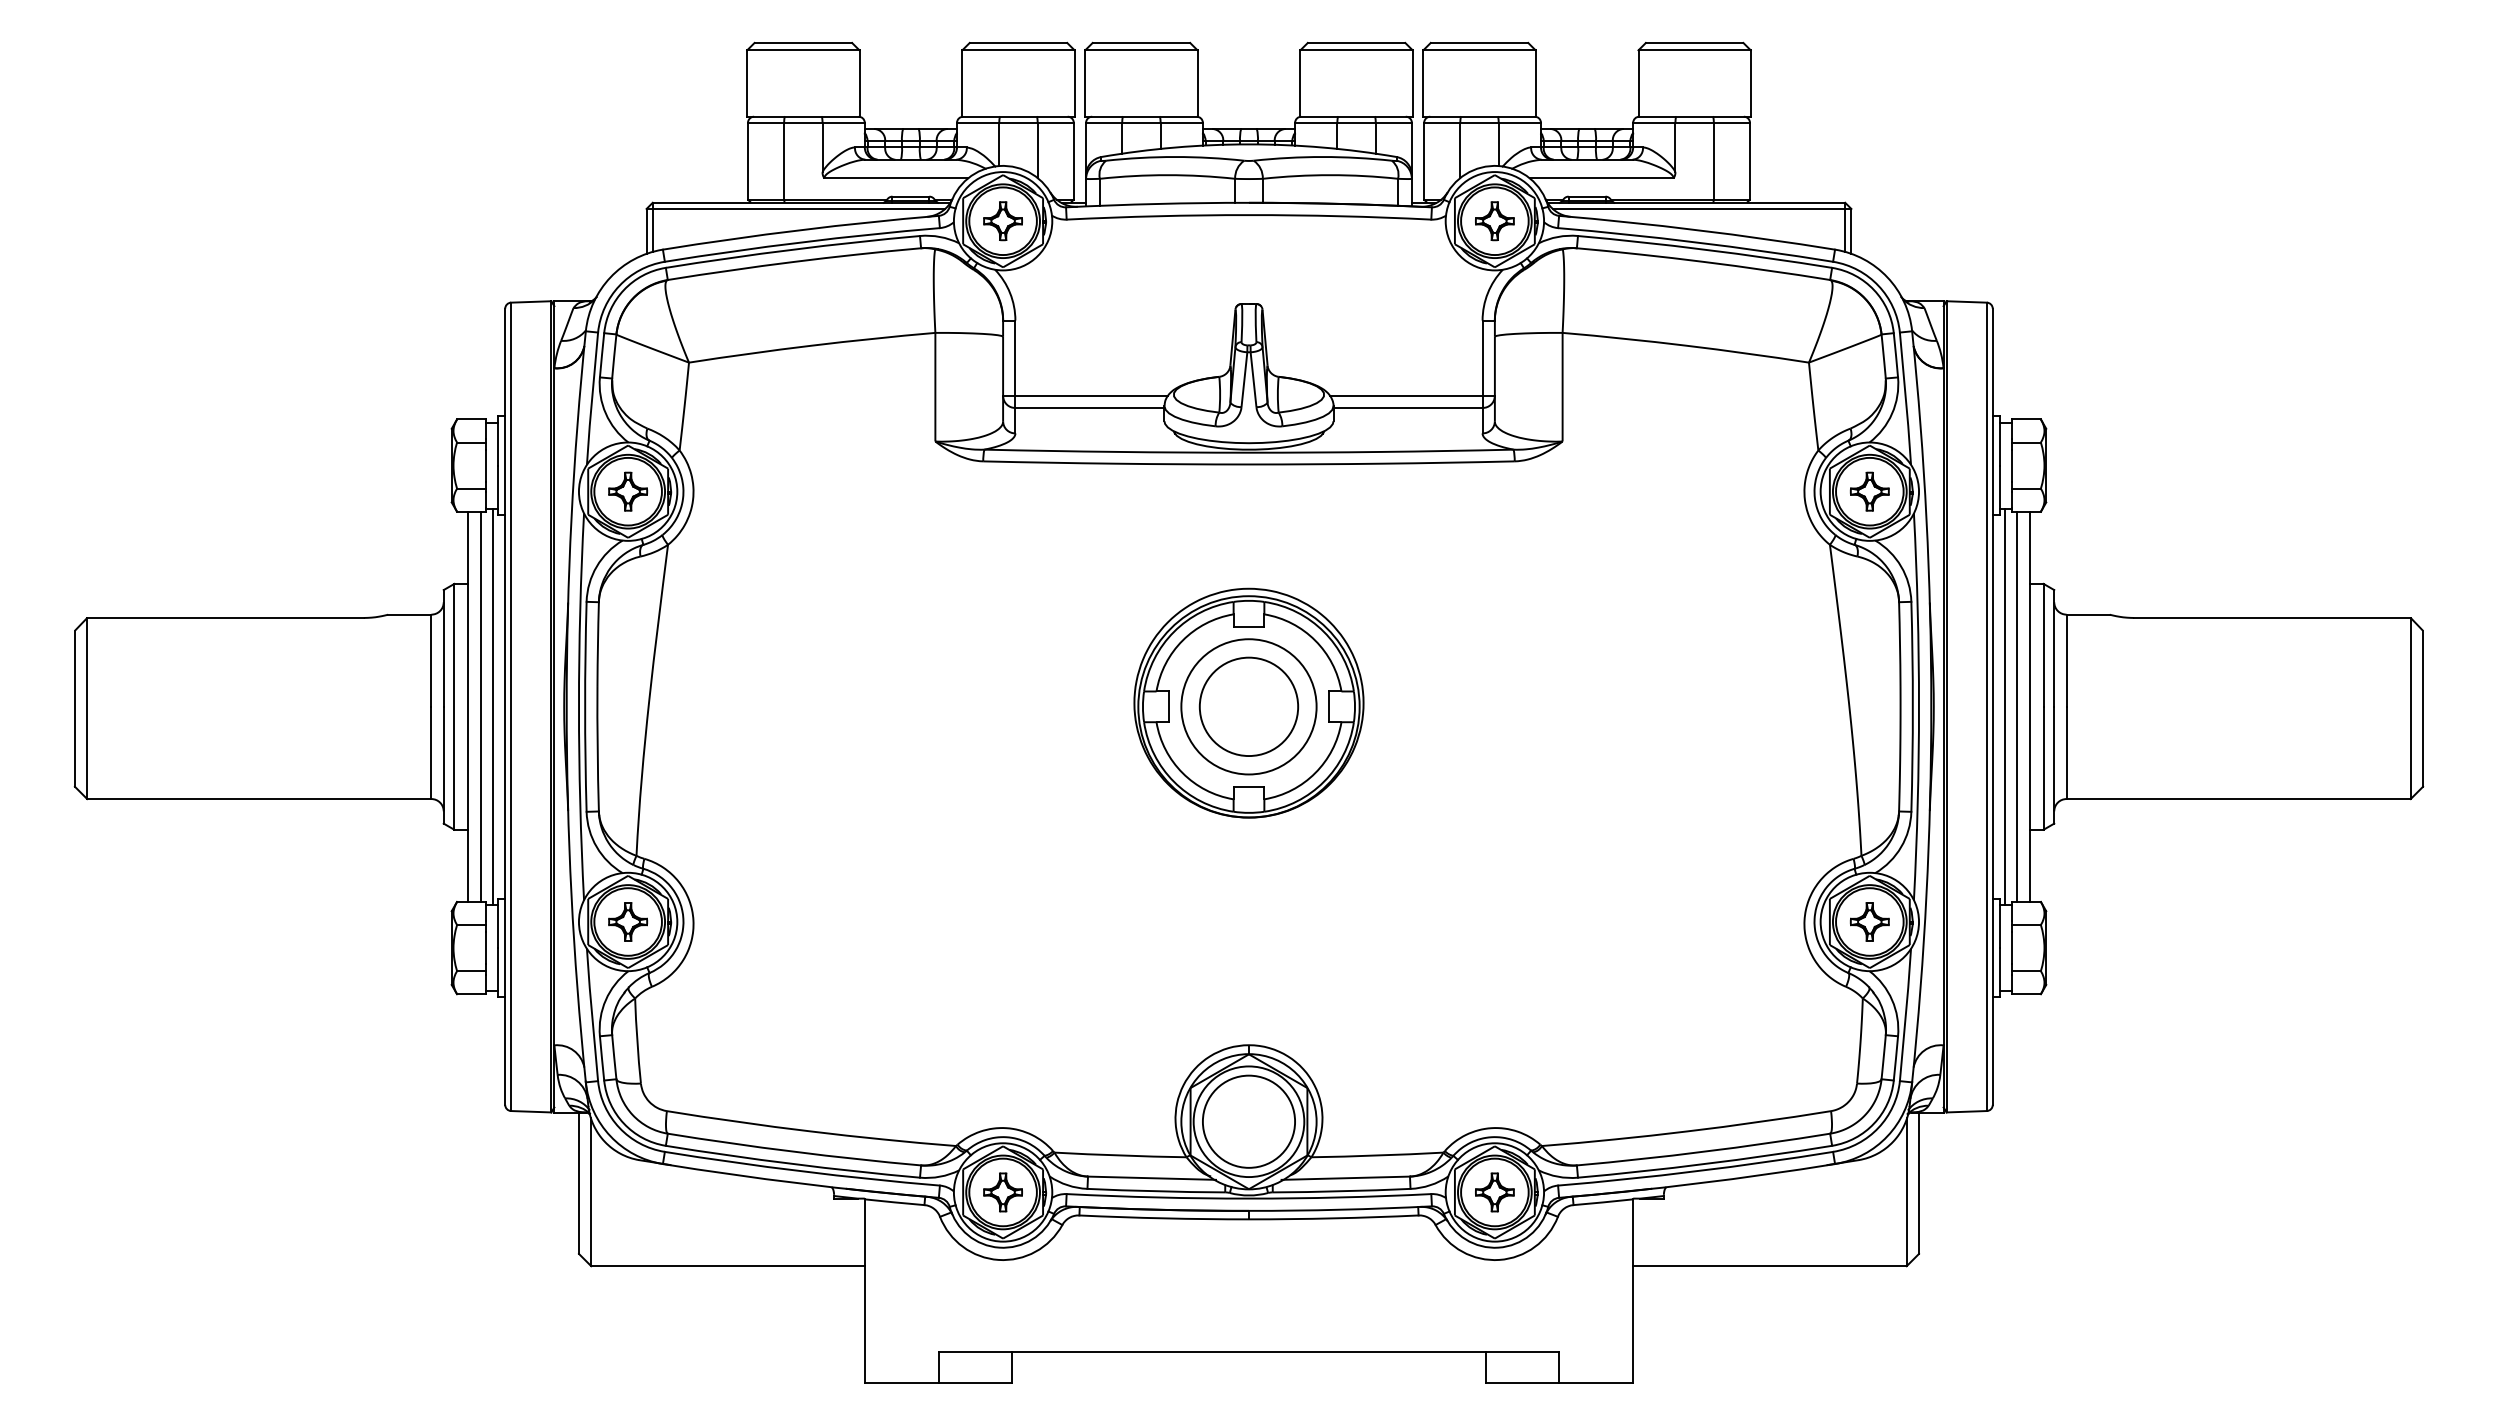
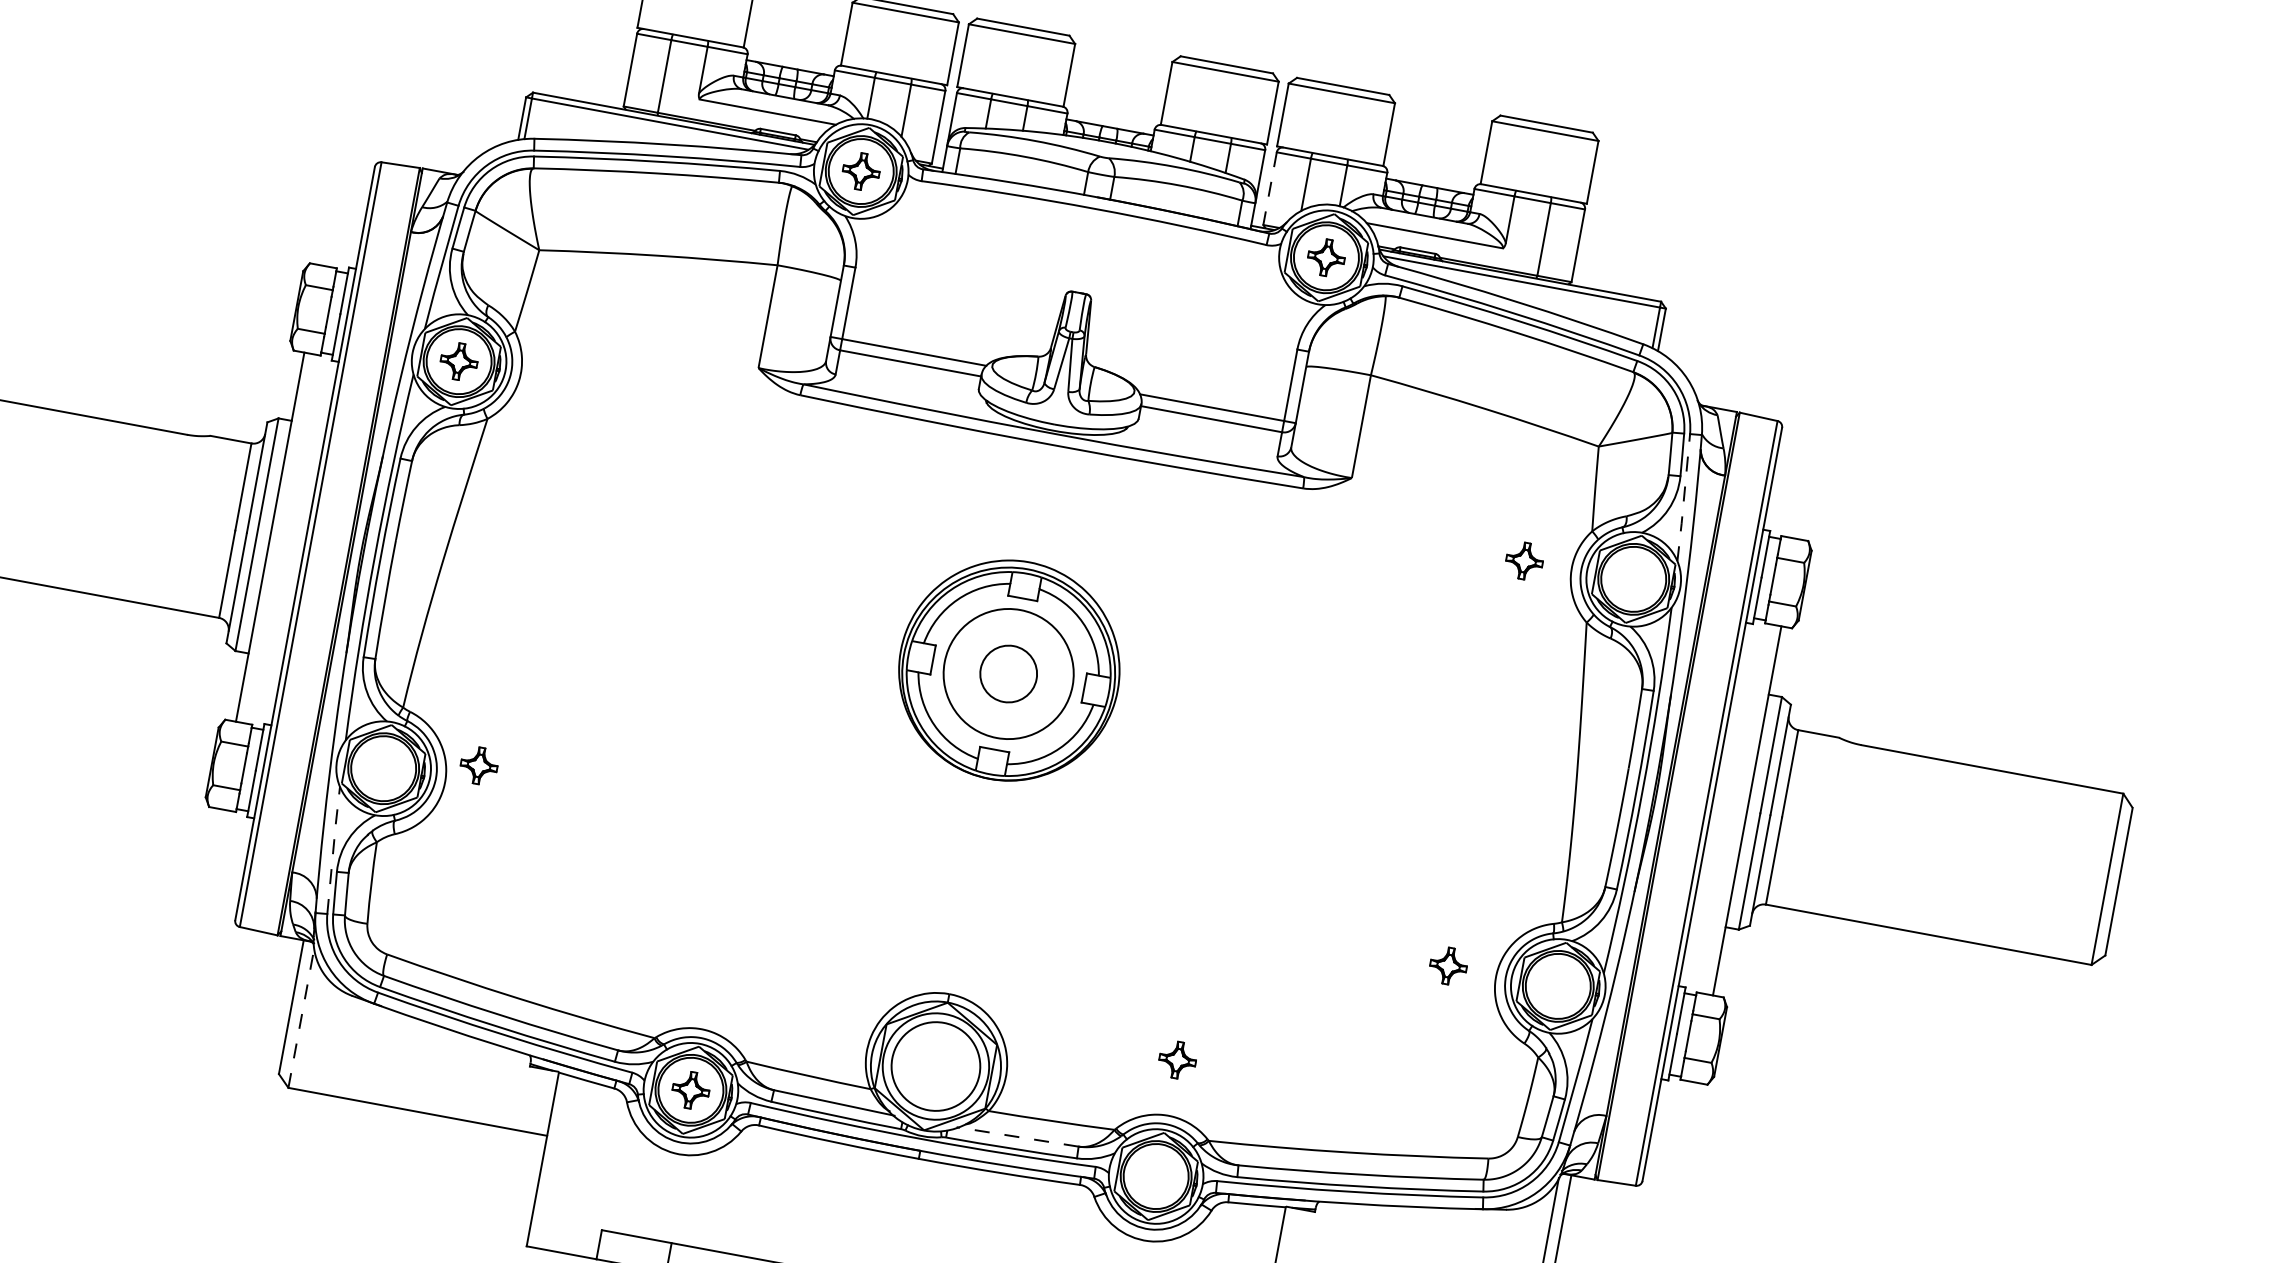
line: (1424, 161) -> (1270, 188), solid -> dashed
line: (1905, 399) -> (1683, 498), solid -> dashed
part: (1869, 491) -> (1524, 560), moved
line: (480, 706) -> (281, 538), removed
line: (492, 706) -> (293, 541), removed
circle: (1248, 706) -> (1008, 673), size x0.6
line: (2005, 706) -> (1724, 806), removed
line: (2017, 706) -> (1735, 808), removed
part: (628, 921) -> (479, 765), moved
part: (1869, 921) -> (1448, 965), moved
line: (592, 1013) -> (333, 849), solid -> dashed
line: (1345, 1178) -> (1017, 1137), solid -> dashed
line: (591, 1191) -> (301, 1017), solid -> dashed
part: (1494, 1192) -> (1177, 1060), moved

